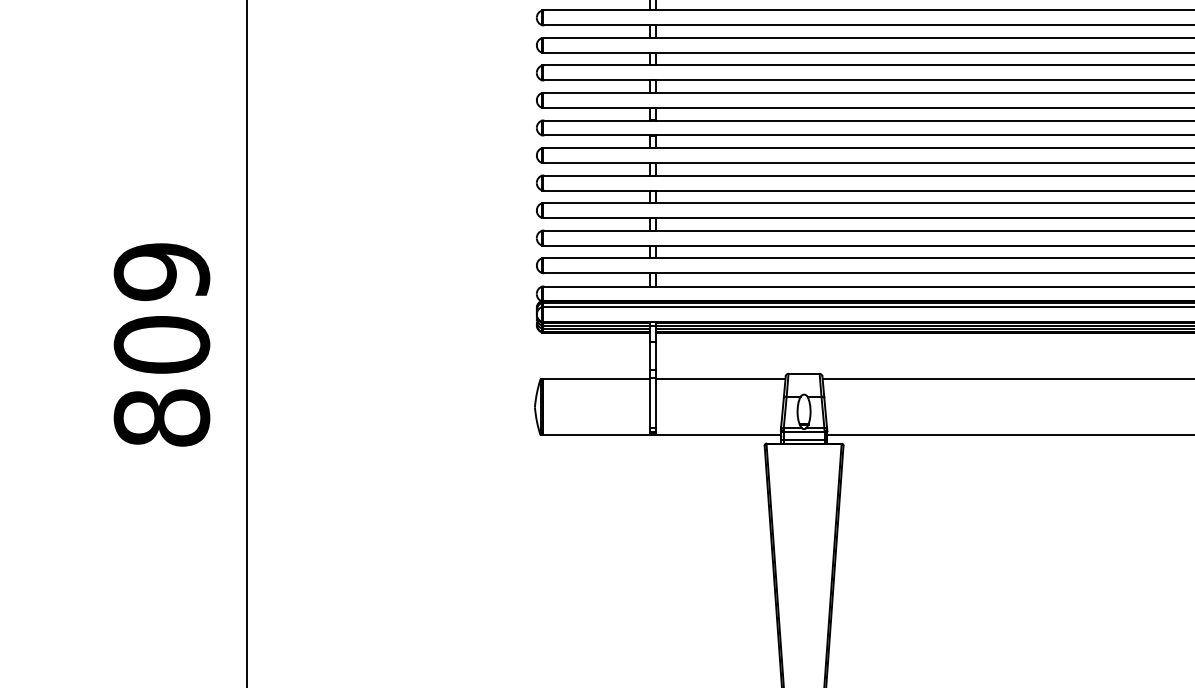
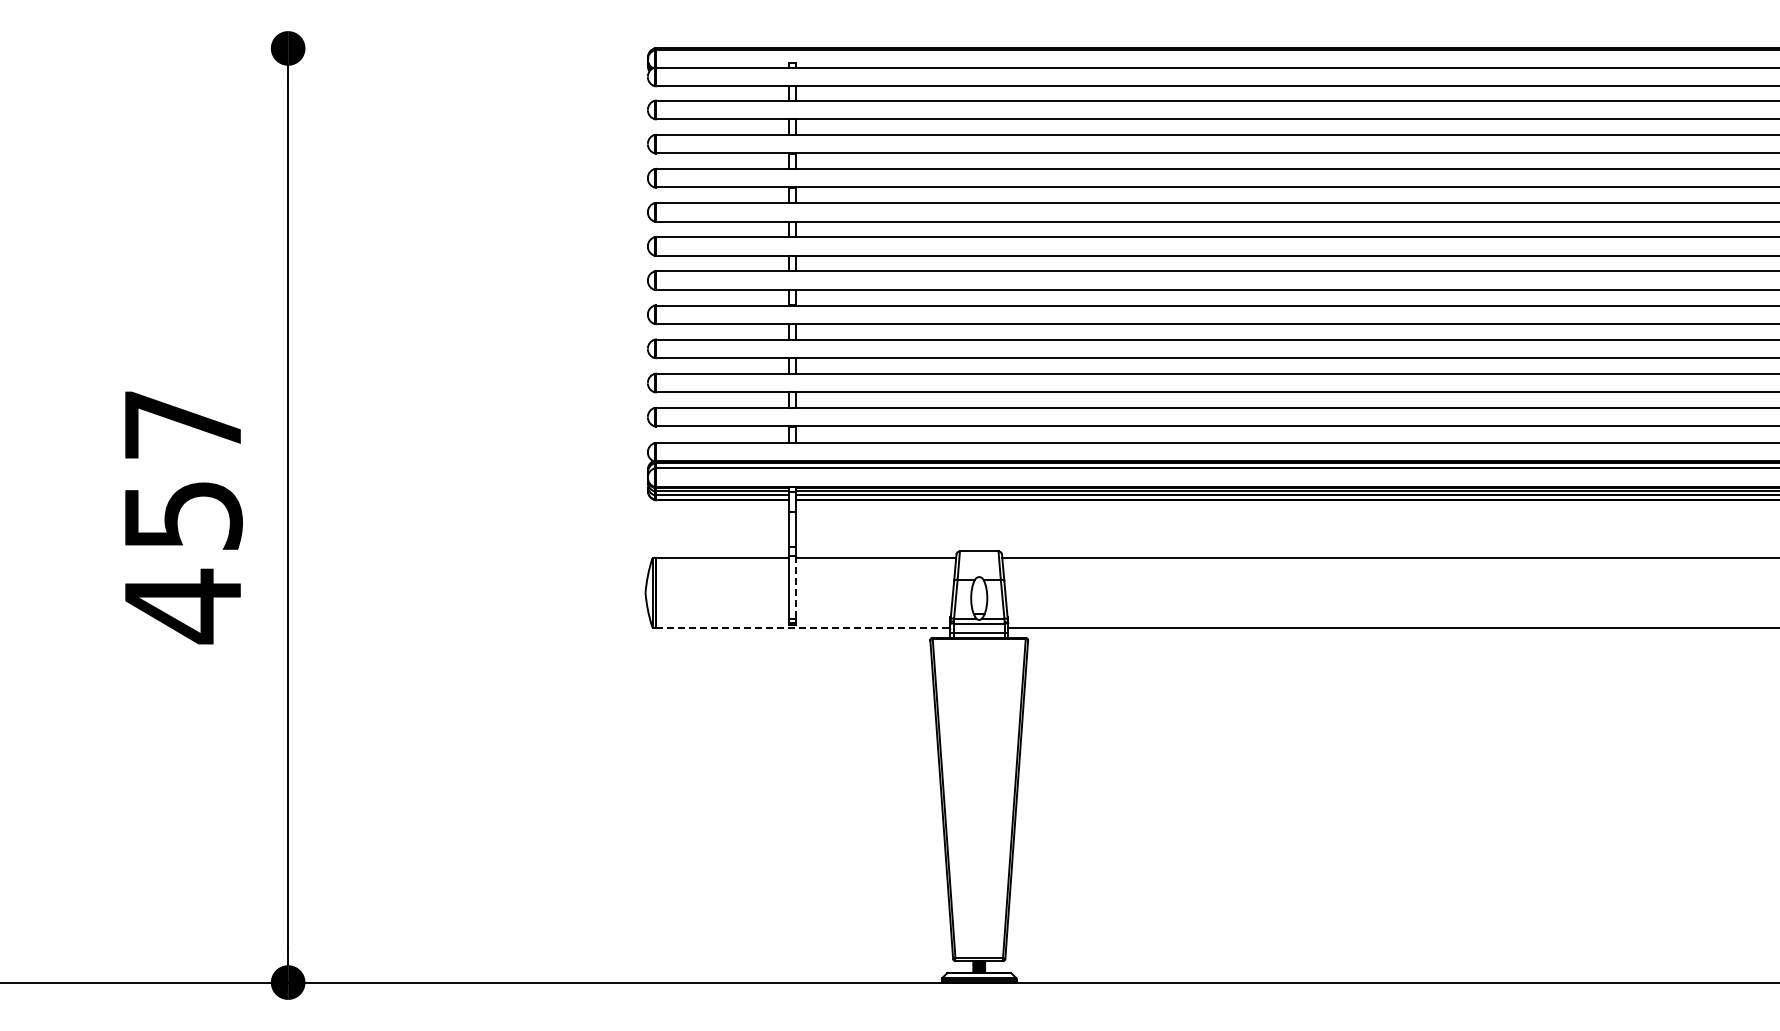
text: (161, 345) -> (182, 516), 809 -> 457
line: (655, 403) -> (795, 588), solid -> dashed
line: (662, 435) -> (803, 627), solid -> dashed

